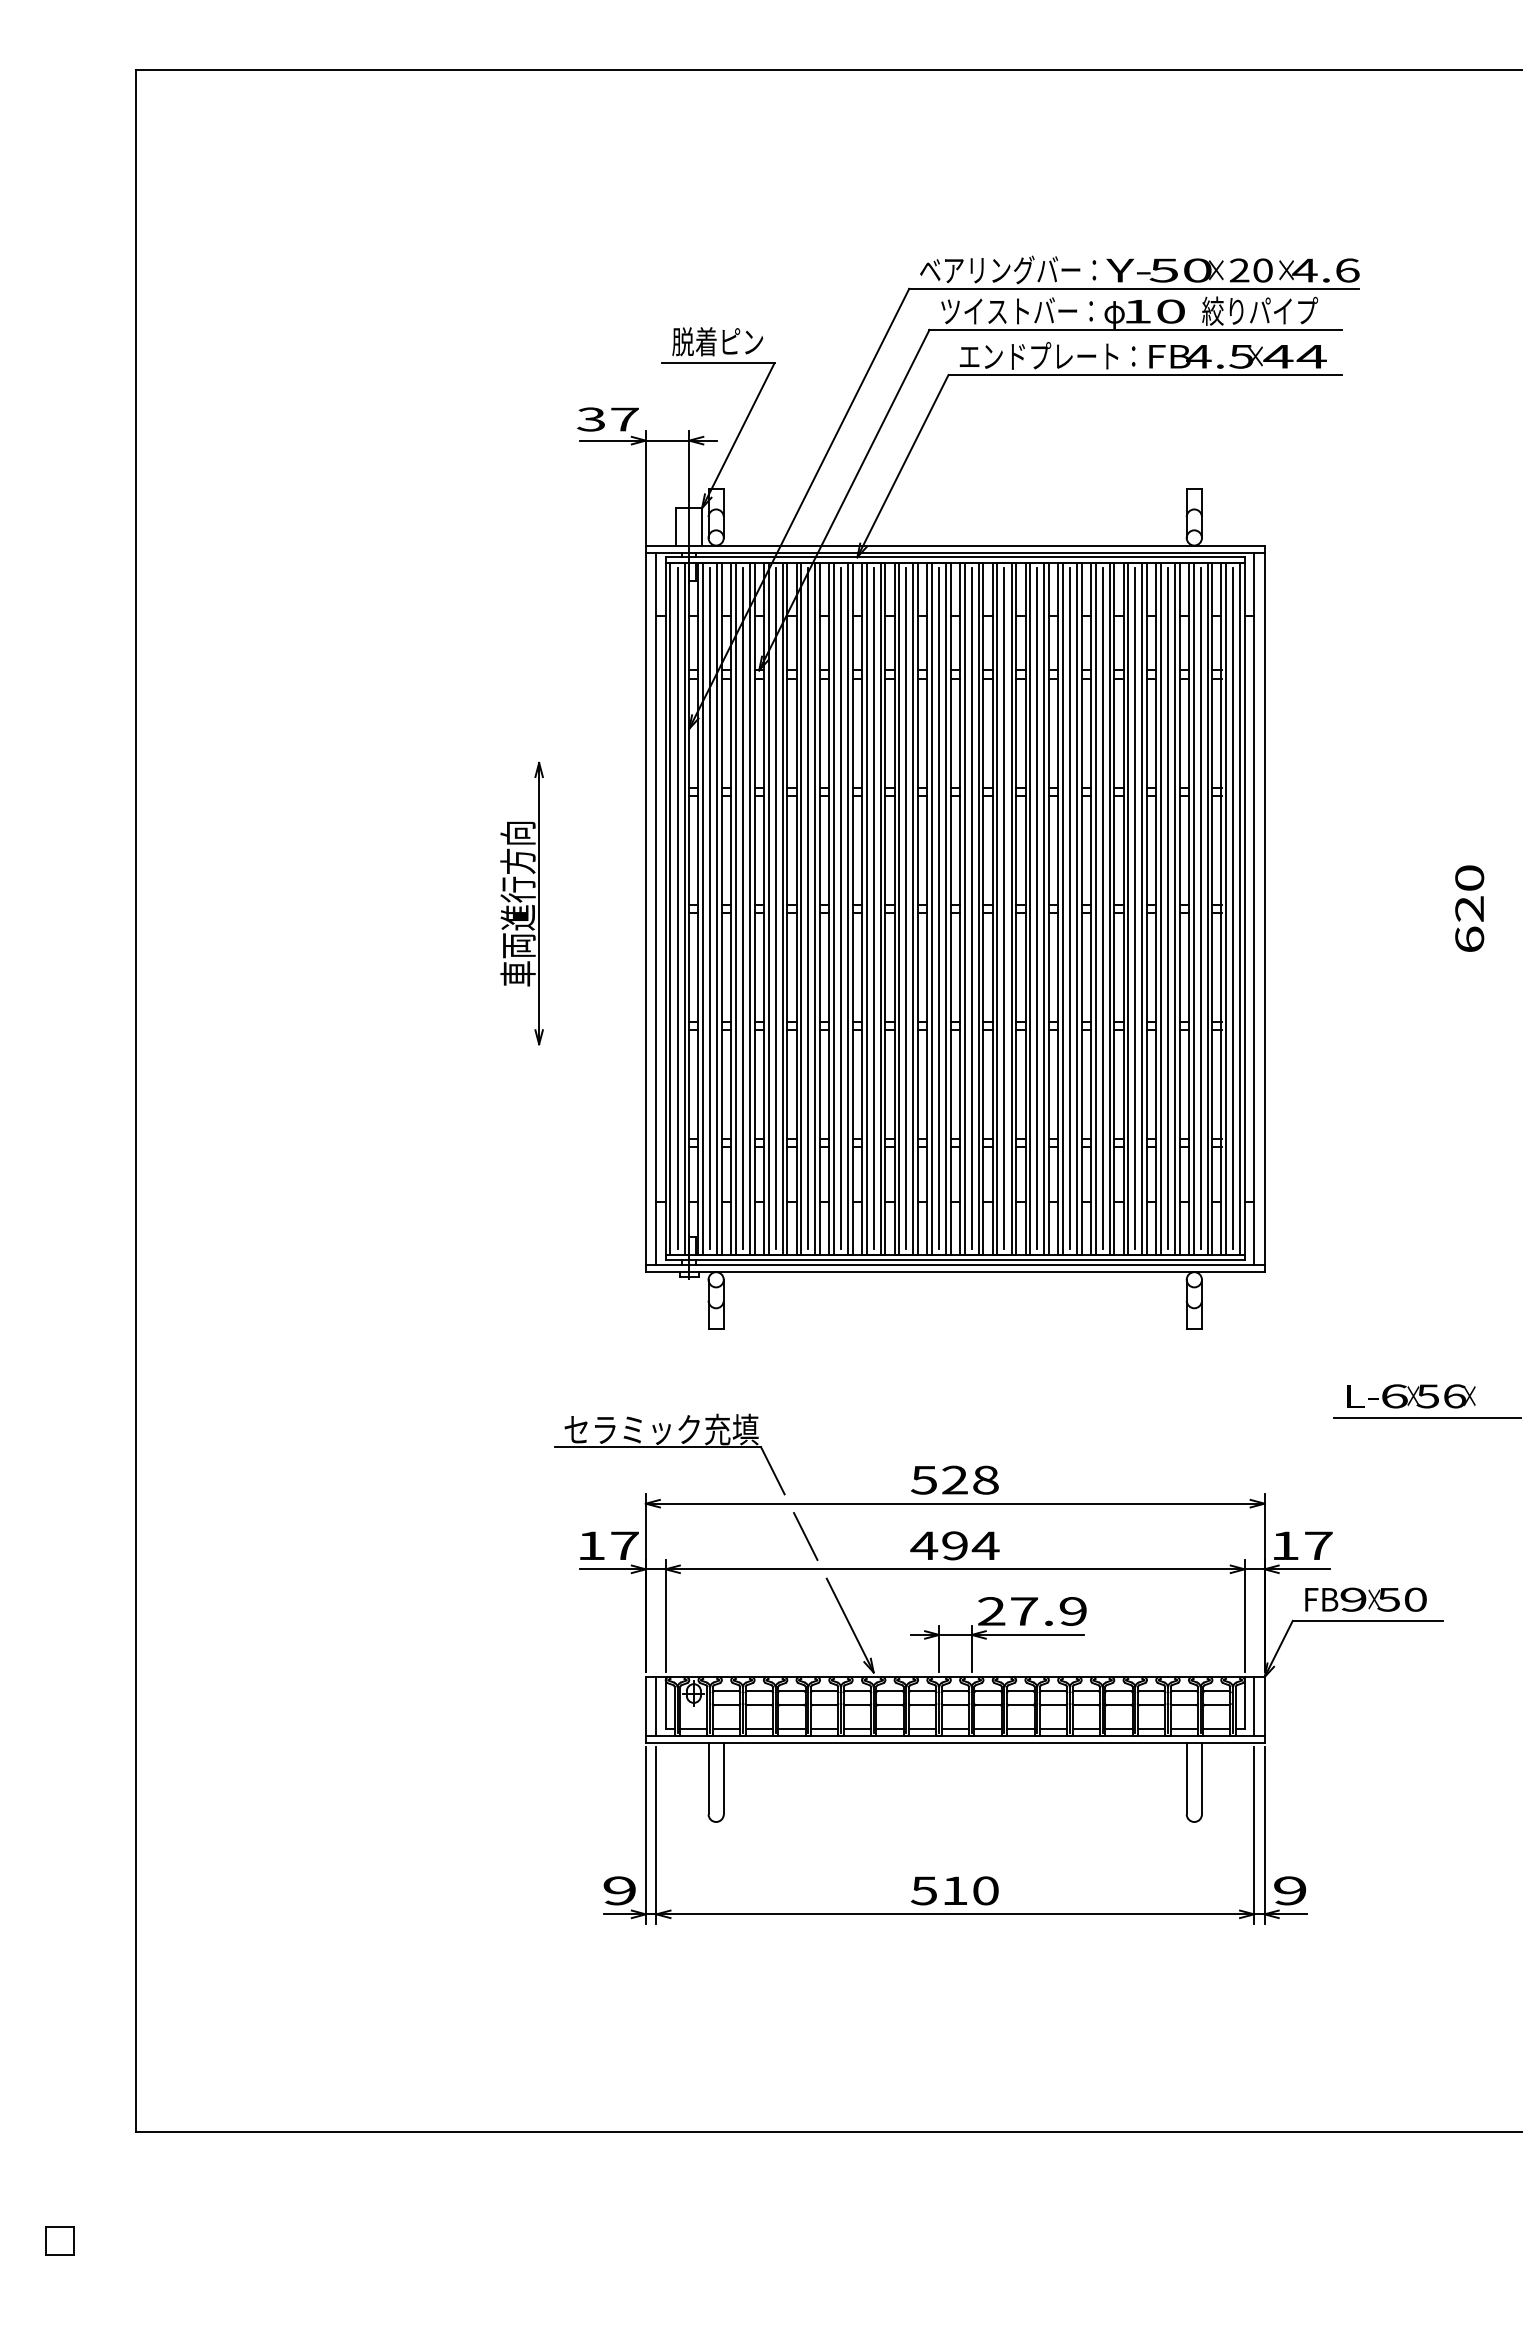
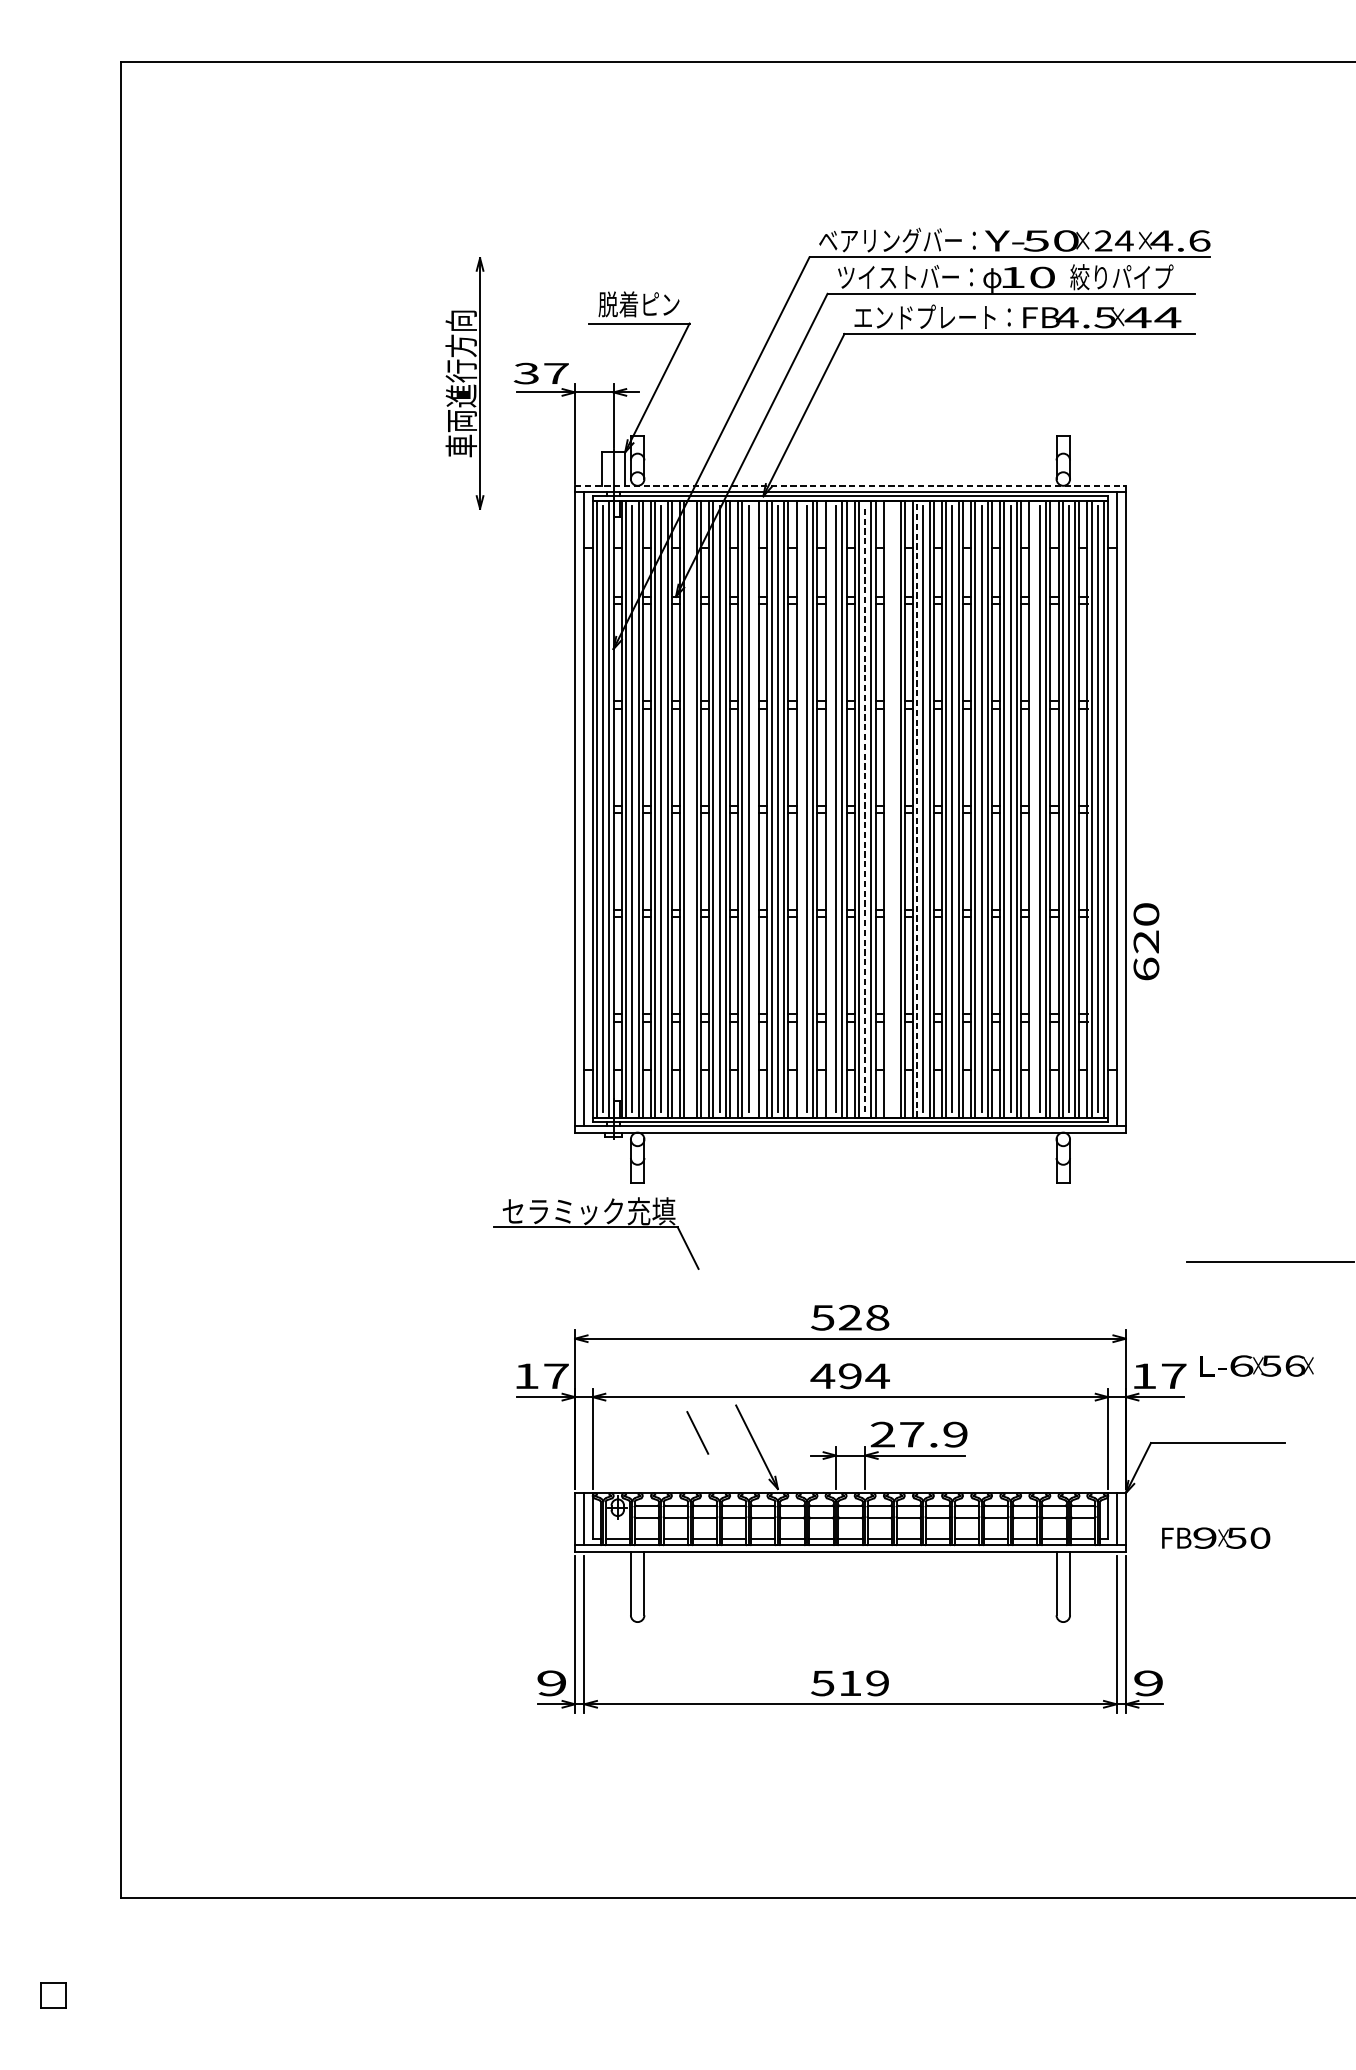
text: (1262, 270) -> (1123, 240), 20 -> 24
line: (955, 545) -> (850, 485), solid -> dashed
part: (521, 903) -> (464, 383), moved
line: (775, 908) -> (690, 808), removed
line: (848, 908) -> (755, 808), removed
line: (899, 908) -> (800, 808), removed
line: (932, 908) -> (830, 808), removed
line: (971, 908) -> (864, 808), solid -> dashed
line: (997, 908) -> (888, 808), removed
line: (1004, 908) -> (894, 808), removed
line: (1030, 908) -> (917, 808), solid -> dashed
line: (1160, 908) -> (1033, 808), removed
text: (1469, 908) -> (1146, 941), moved
text: (1411, 1396) -> (1256, 1366), moved
part: (669, 1447) -> (596, 1227), moved
line: (805, 1536) -> (697, 1432), moved
text: (1365, 1599) -> (1215, 1537), moved
text: (985, 1890) -> (877, 1683), 510 -> 519

